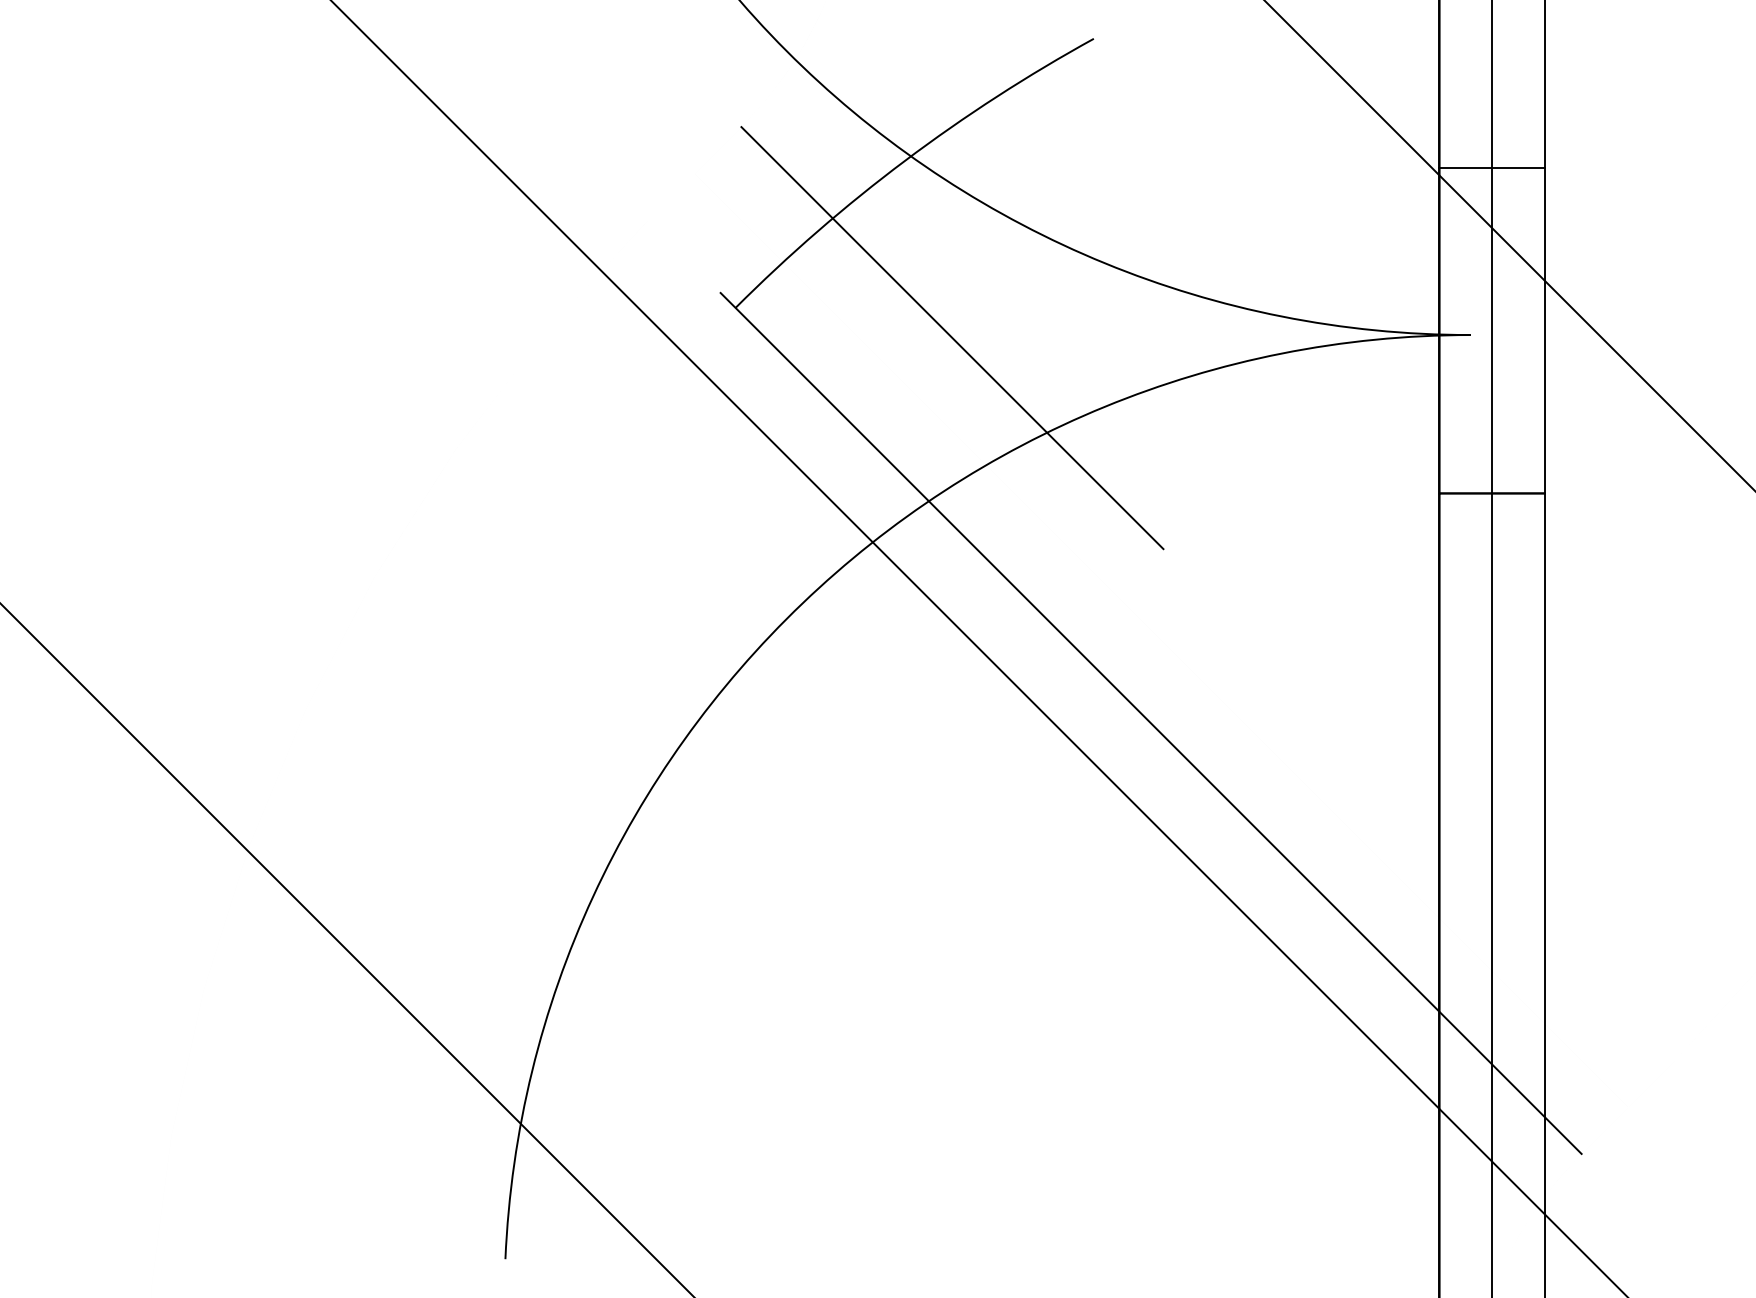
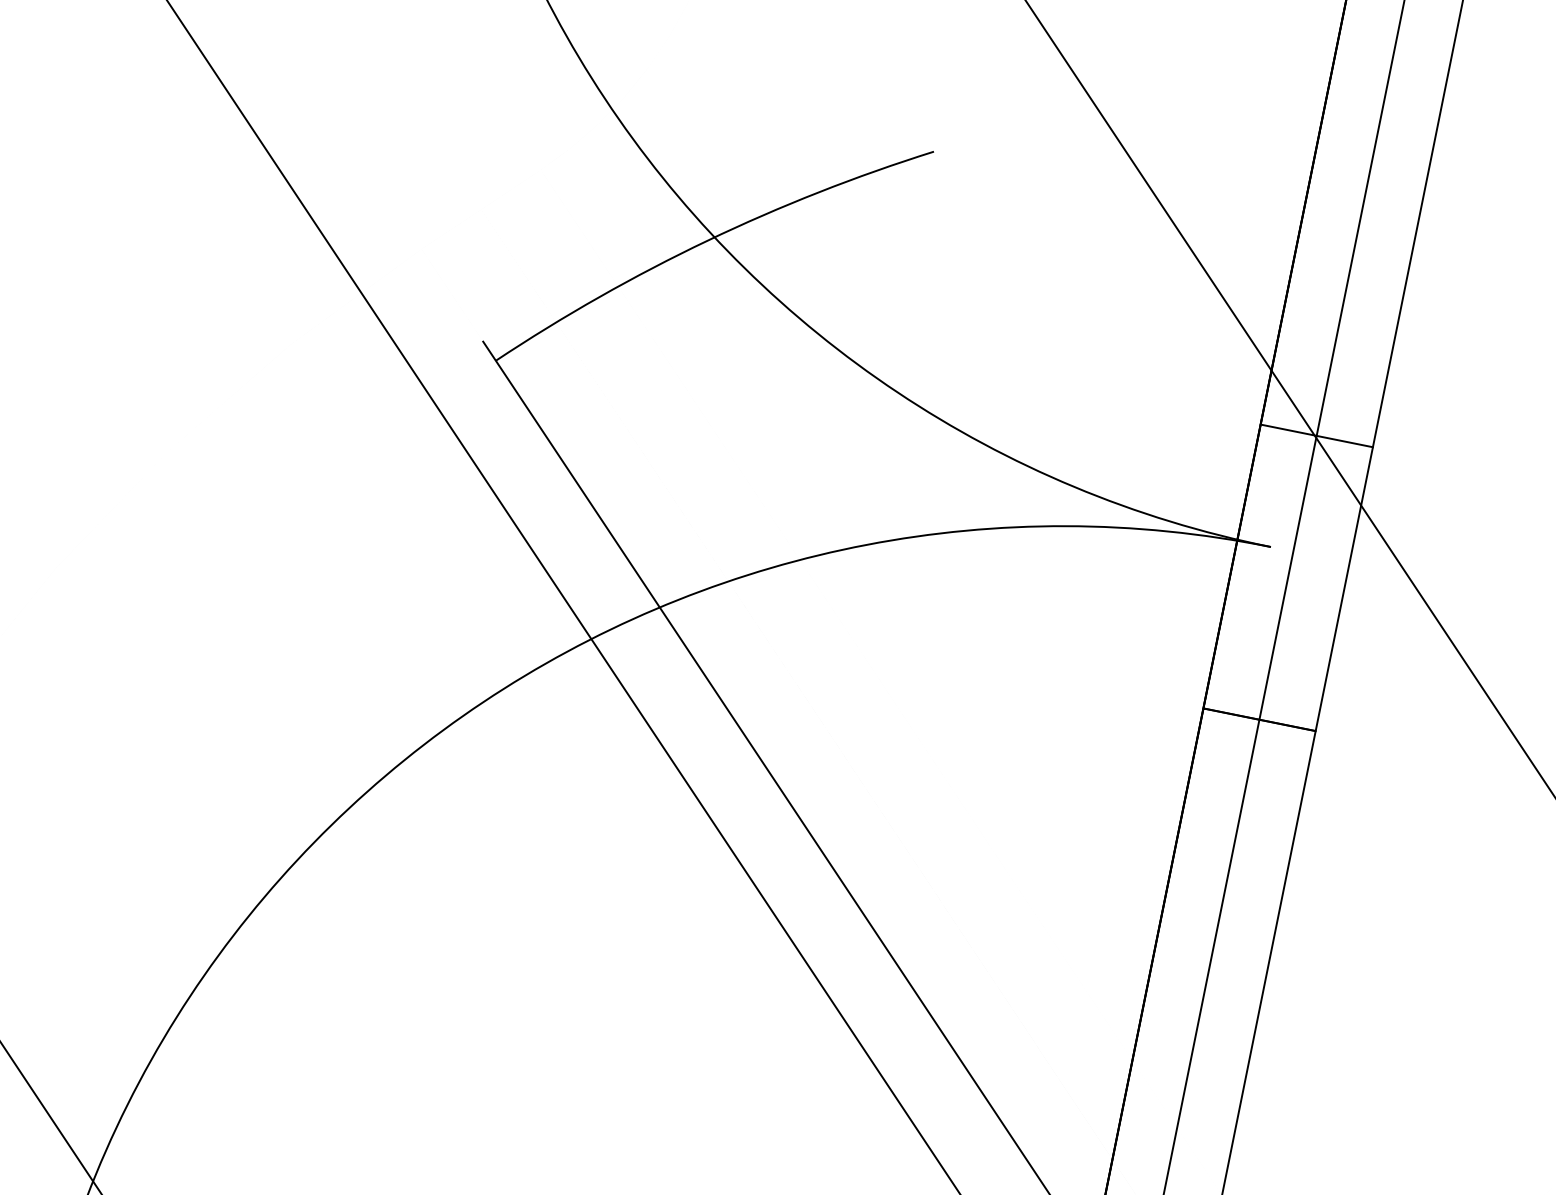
line: (1491, 168) -> (1316, 436), moved
line: (952, 338) -> (719, 439), removed

